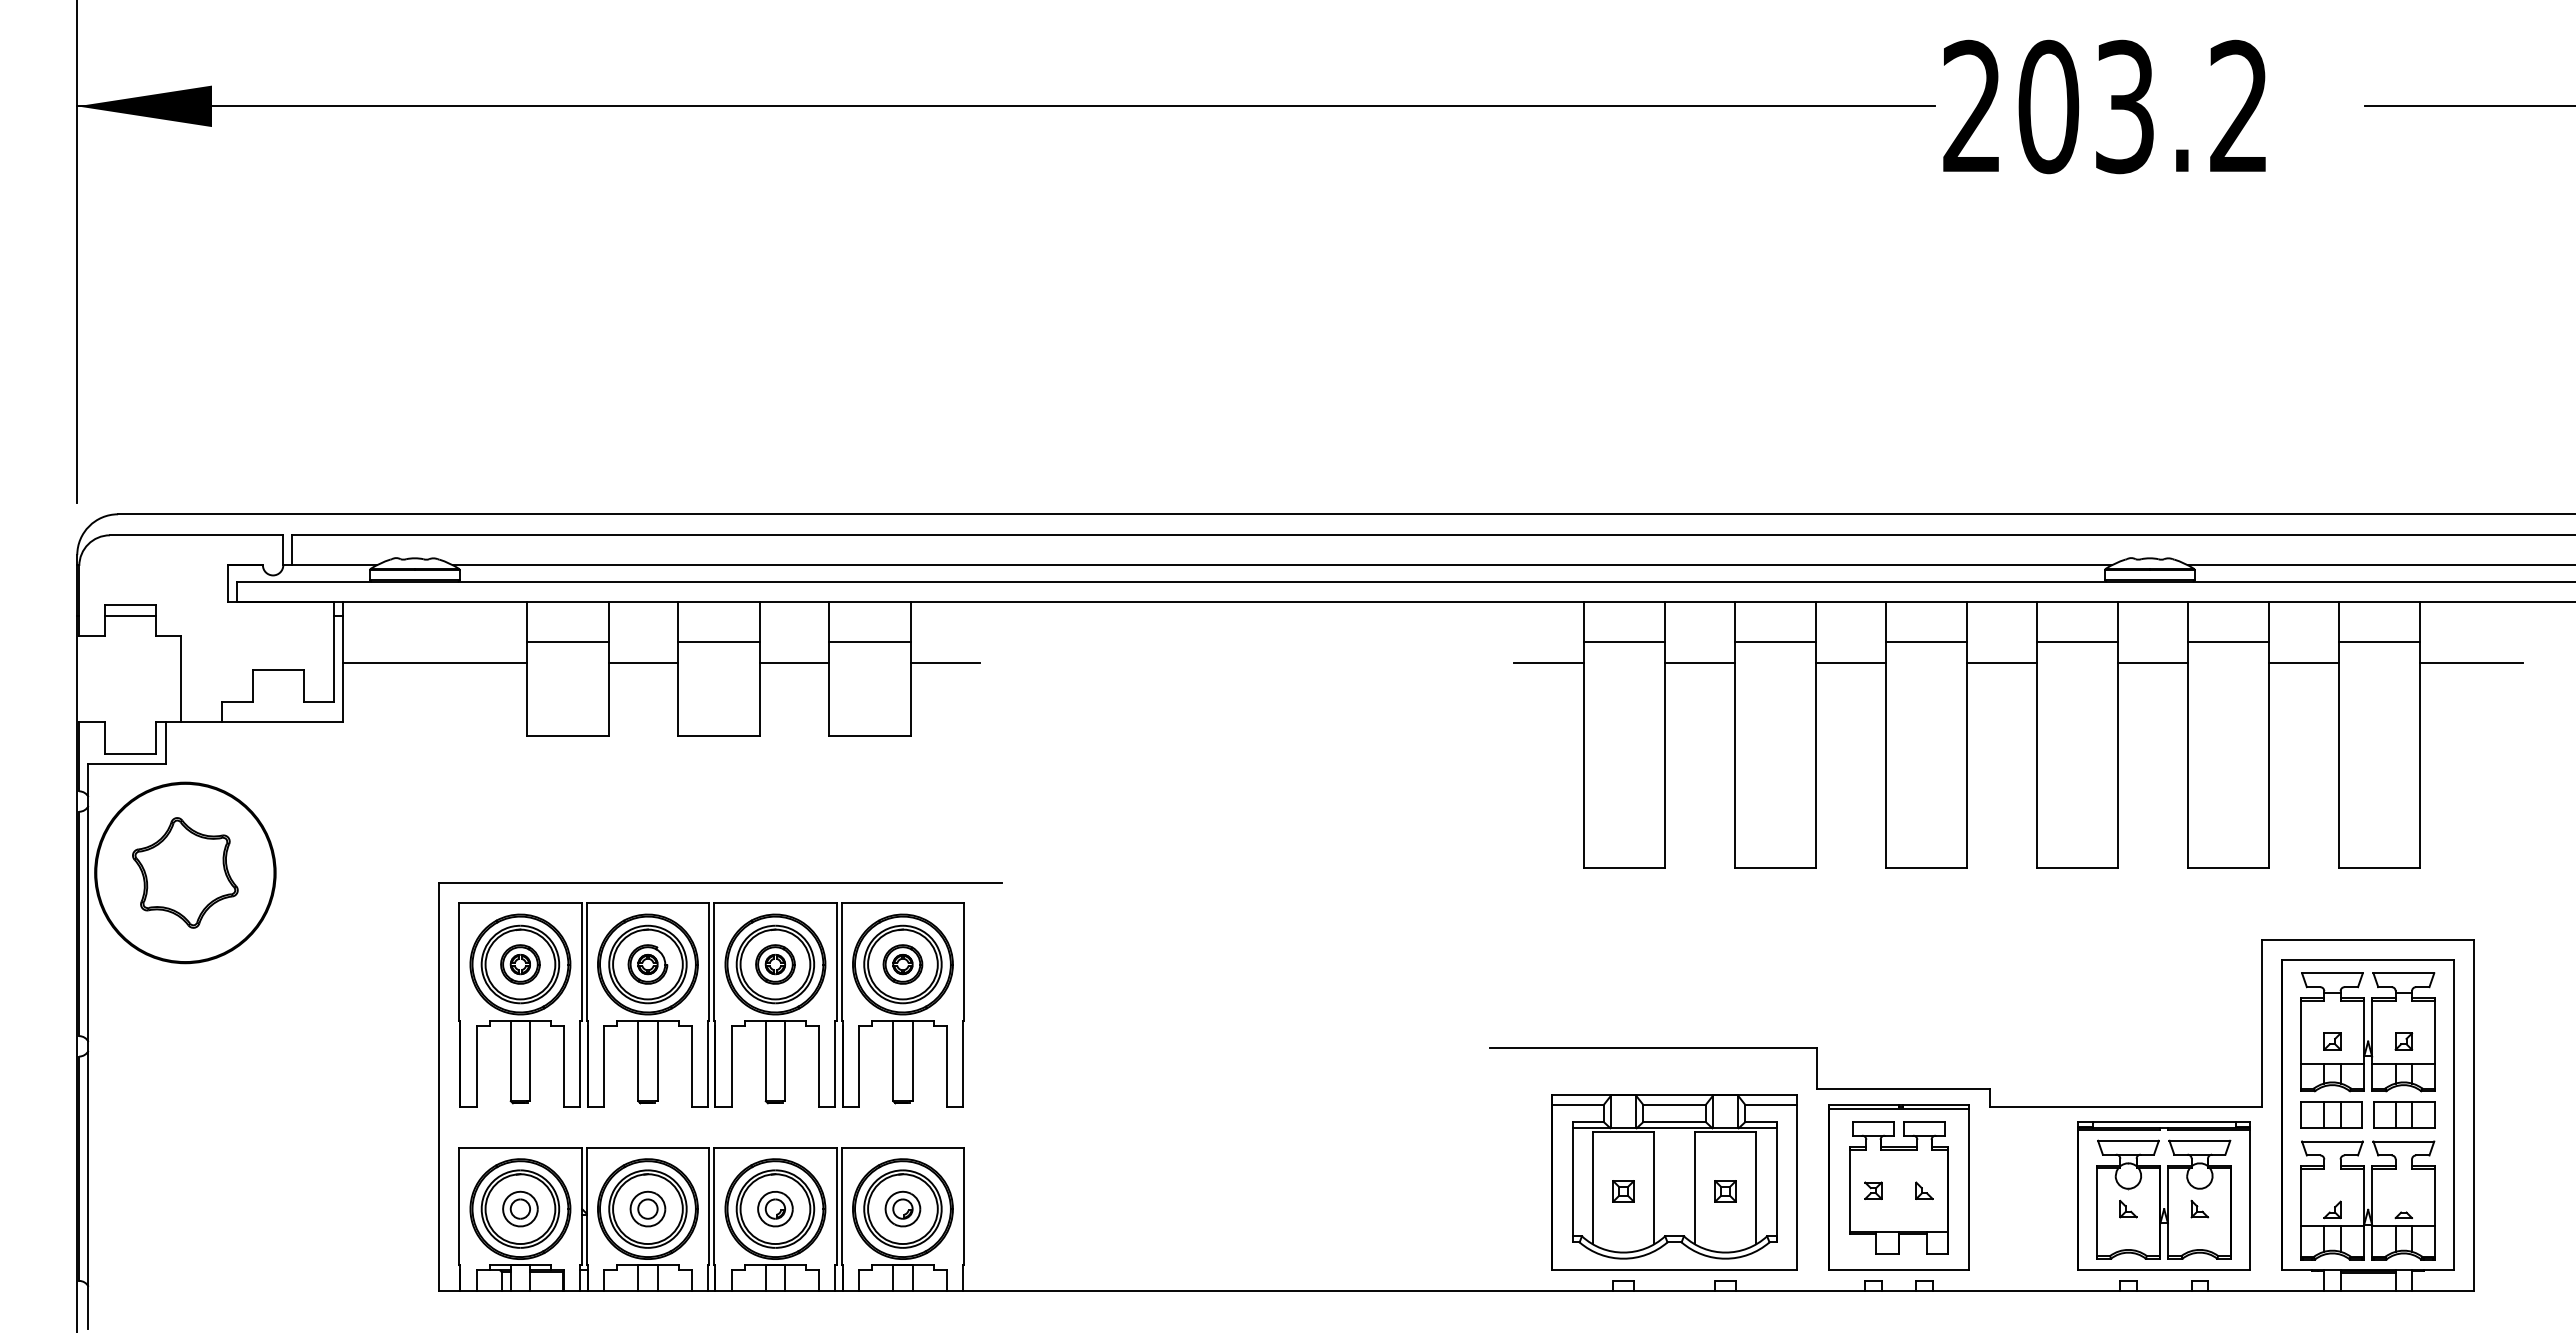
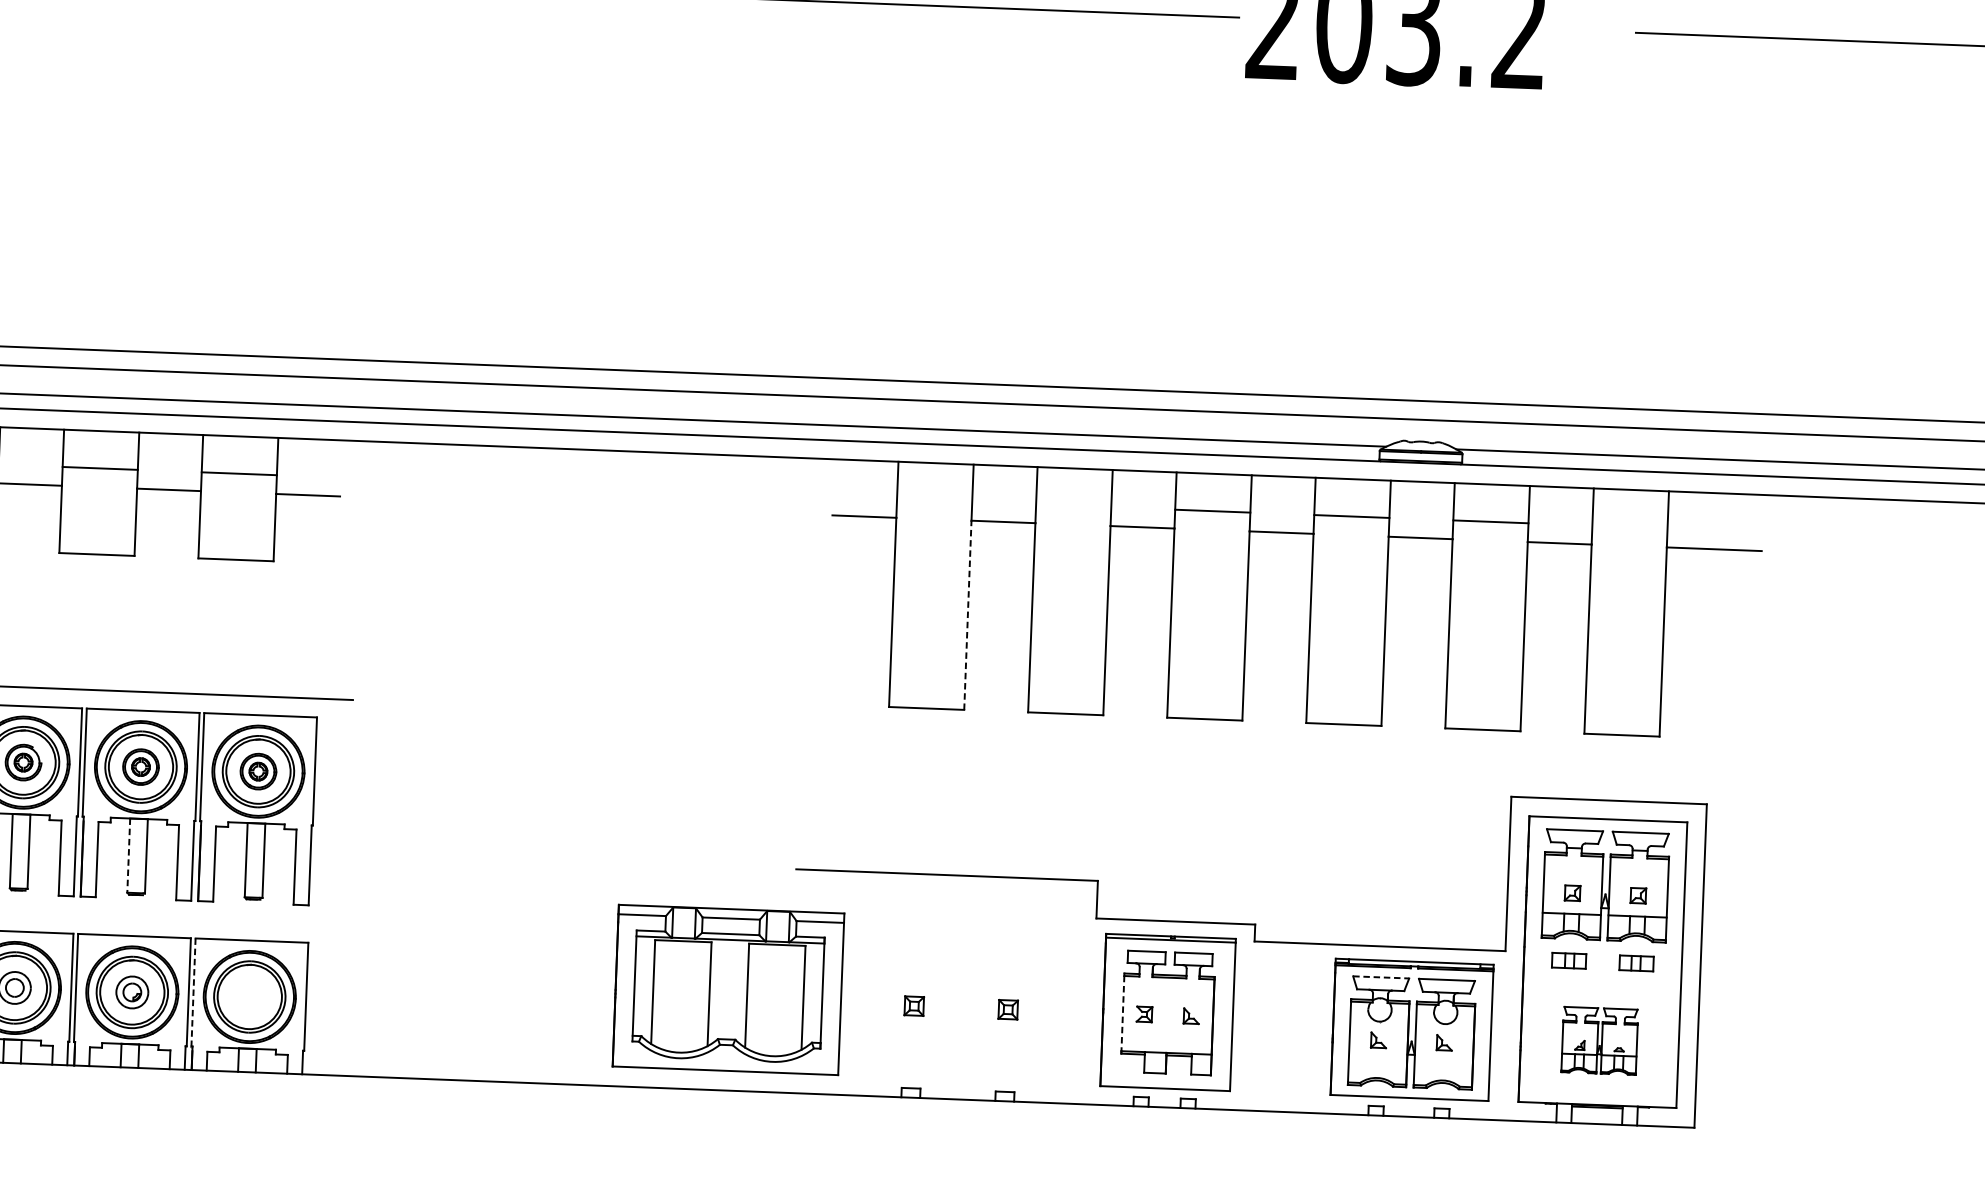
line: (1624, 642) -> (934, 500), removed
line: (1775, 642) -> (1073, 505), removed
line: (2379, 642) -> (1630, 527), removed
line: (1665, 765) -> (967, 615), solid -> dashed
line: (765, 1061) -> (128, 856), solid -> dashed
part: (2331, 1114) -> (1569, 960), size x0.6
part: (2404, 1114) -> (1636, 962), size x0.6
line: (2128, 1140) -> (1381, 977), solid -> dashed
part: (1674, 1182) -> (728, 989), moved
line: (1850, 1190) -> (1123, 1013), solid -> dashed
part: (2367, 1200) -> (1599, 1040), size x0.6
line: (841, 1206) -> (193, 992), solid -> dashed
part: (902, 1208) -> (249, 996), removed

